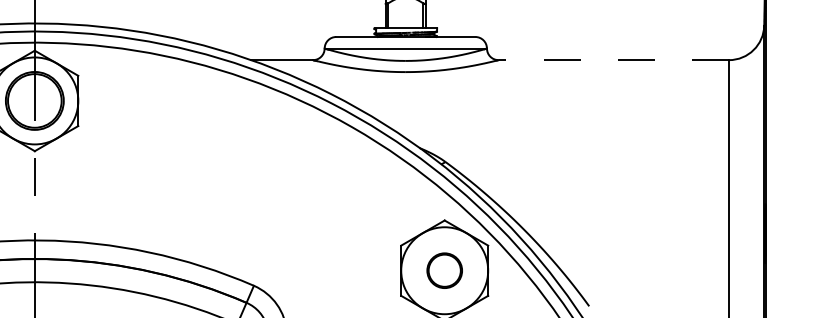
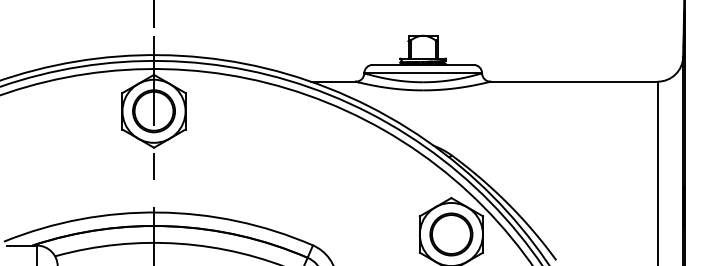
line: (614, 59) -> (574, 81), dashed -> solid
circle: (444, 270) -> (451, 234), size x1.67

